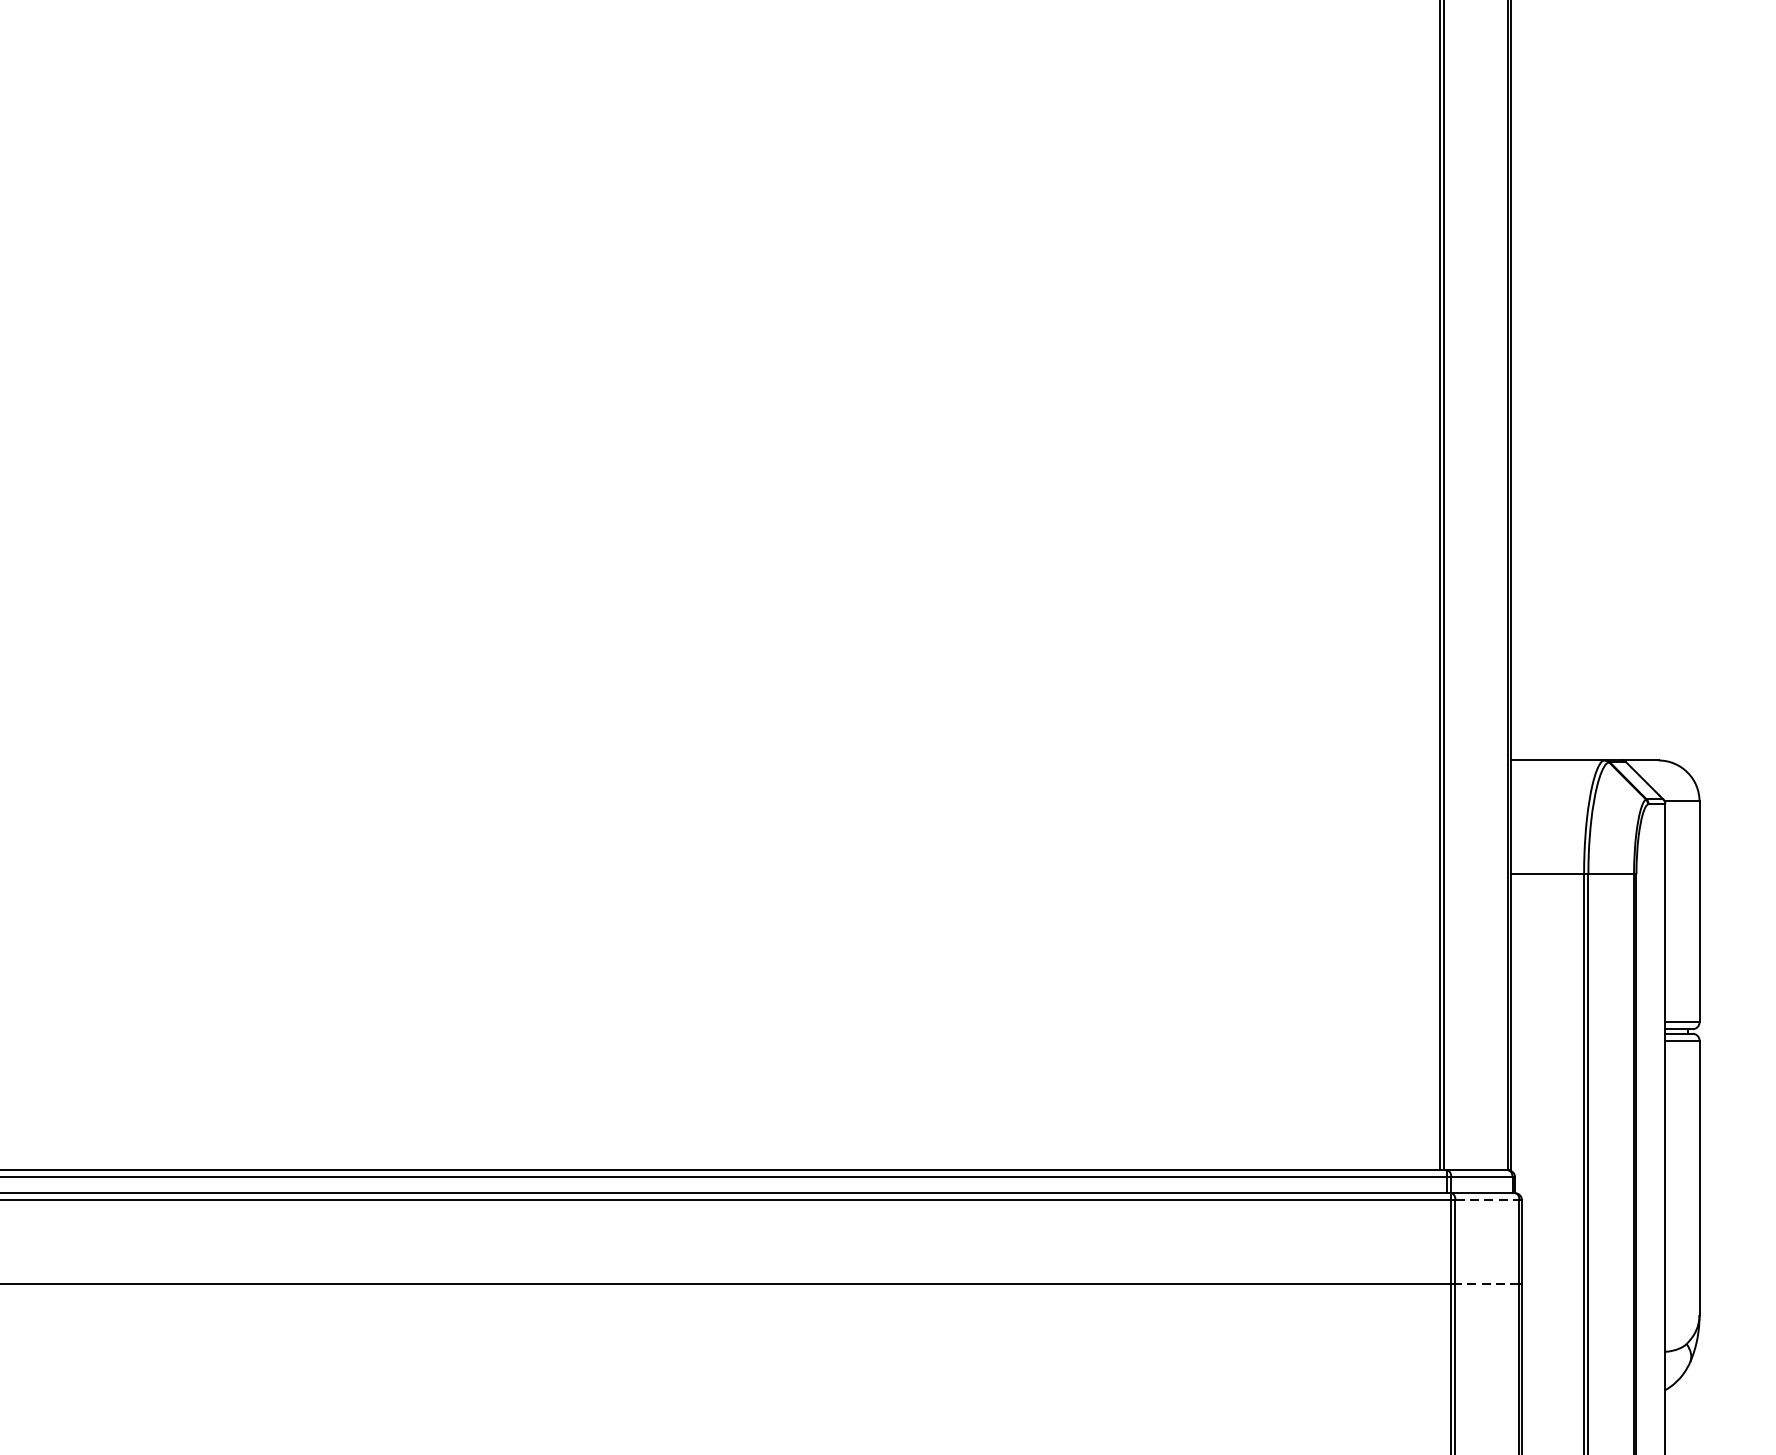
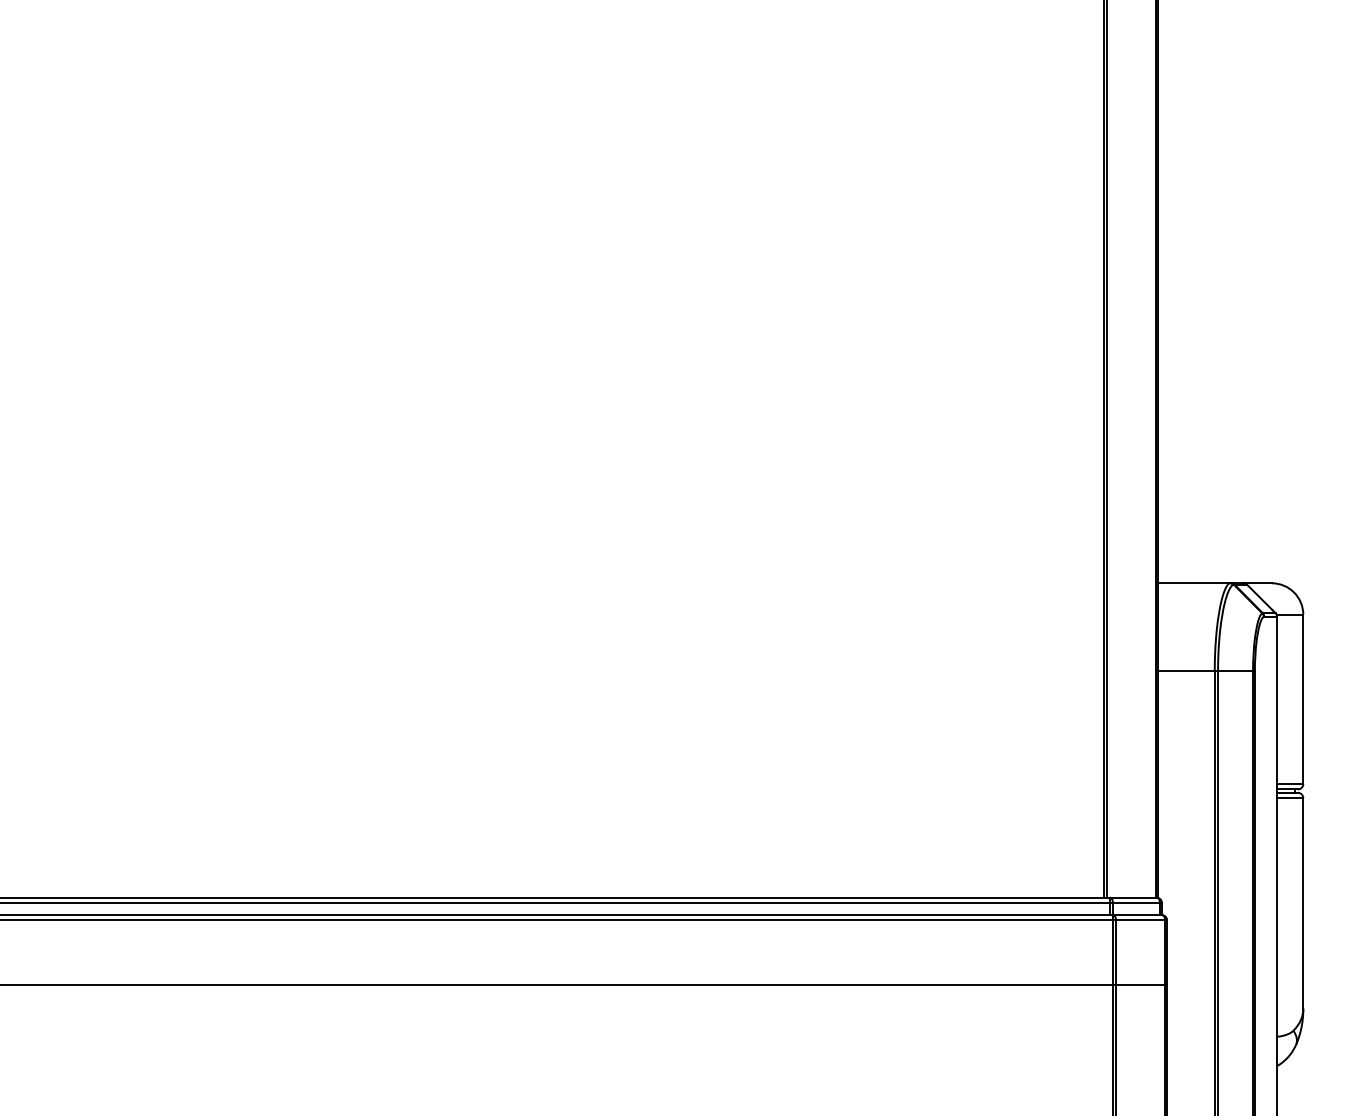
line: (1487, 1200) -> (1140, 920), dashed -> solid
line: (1487, 1283) -> (1140, 984), dashed -> solid

